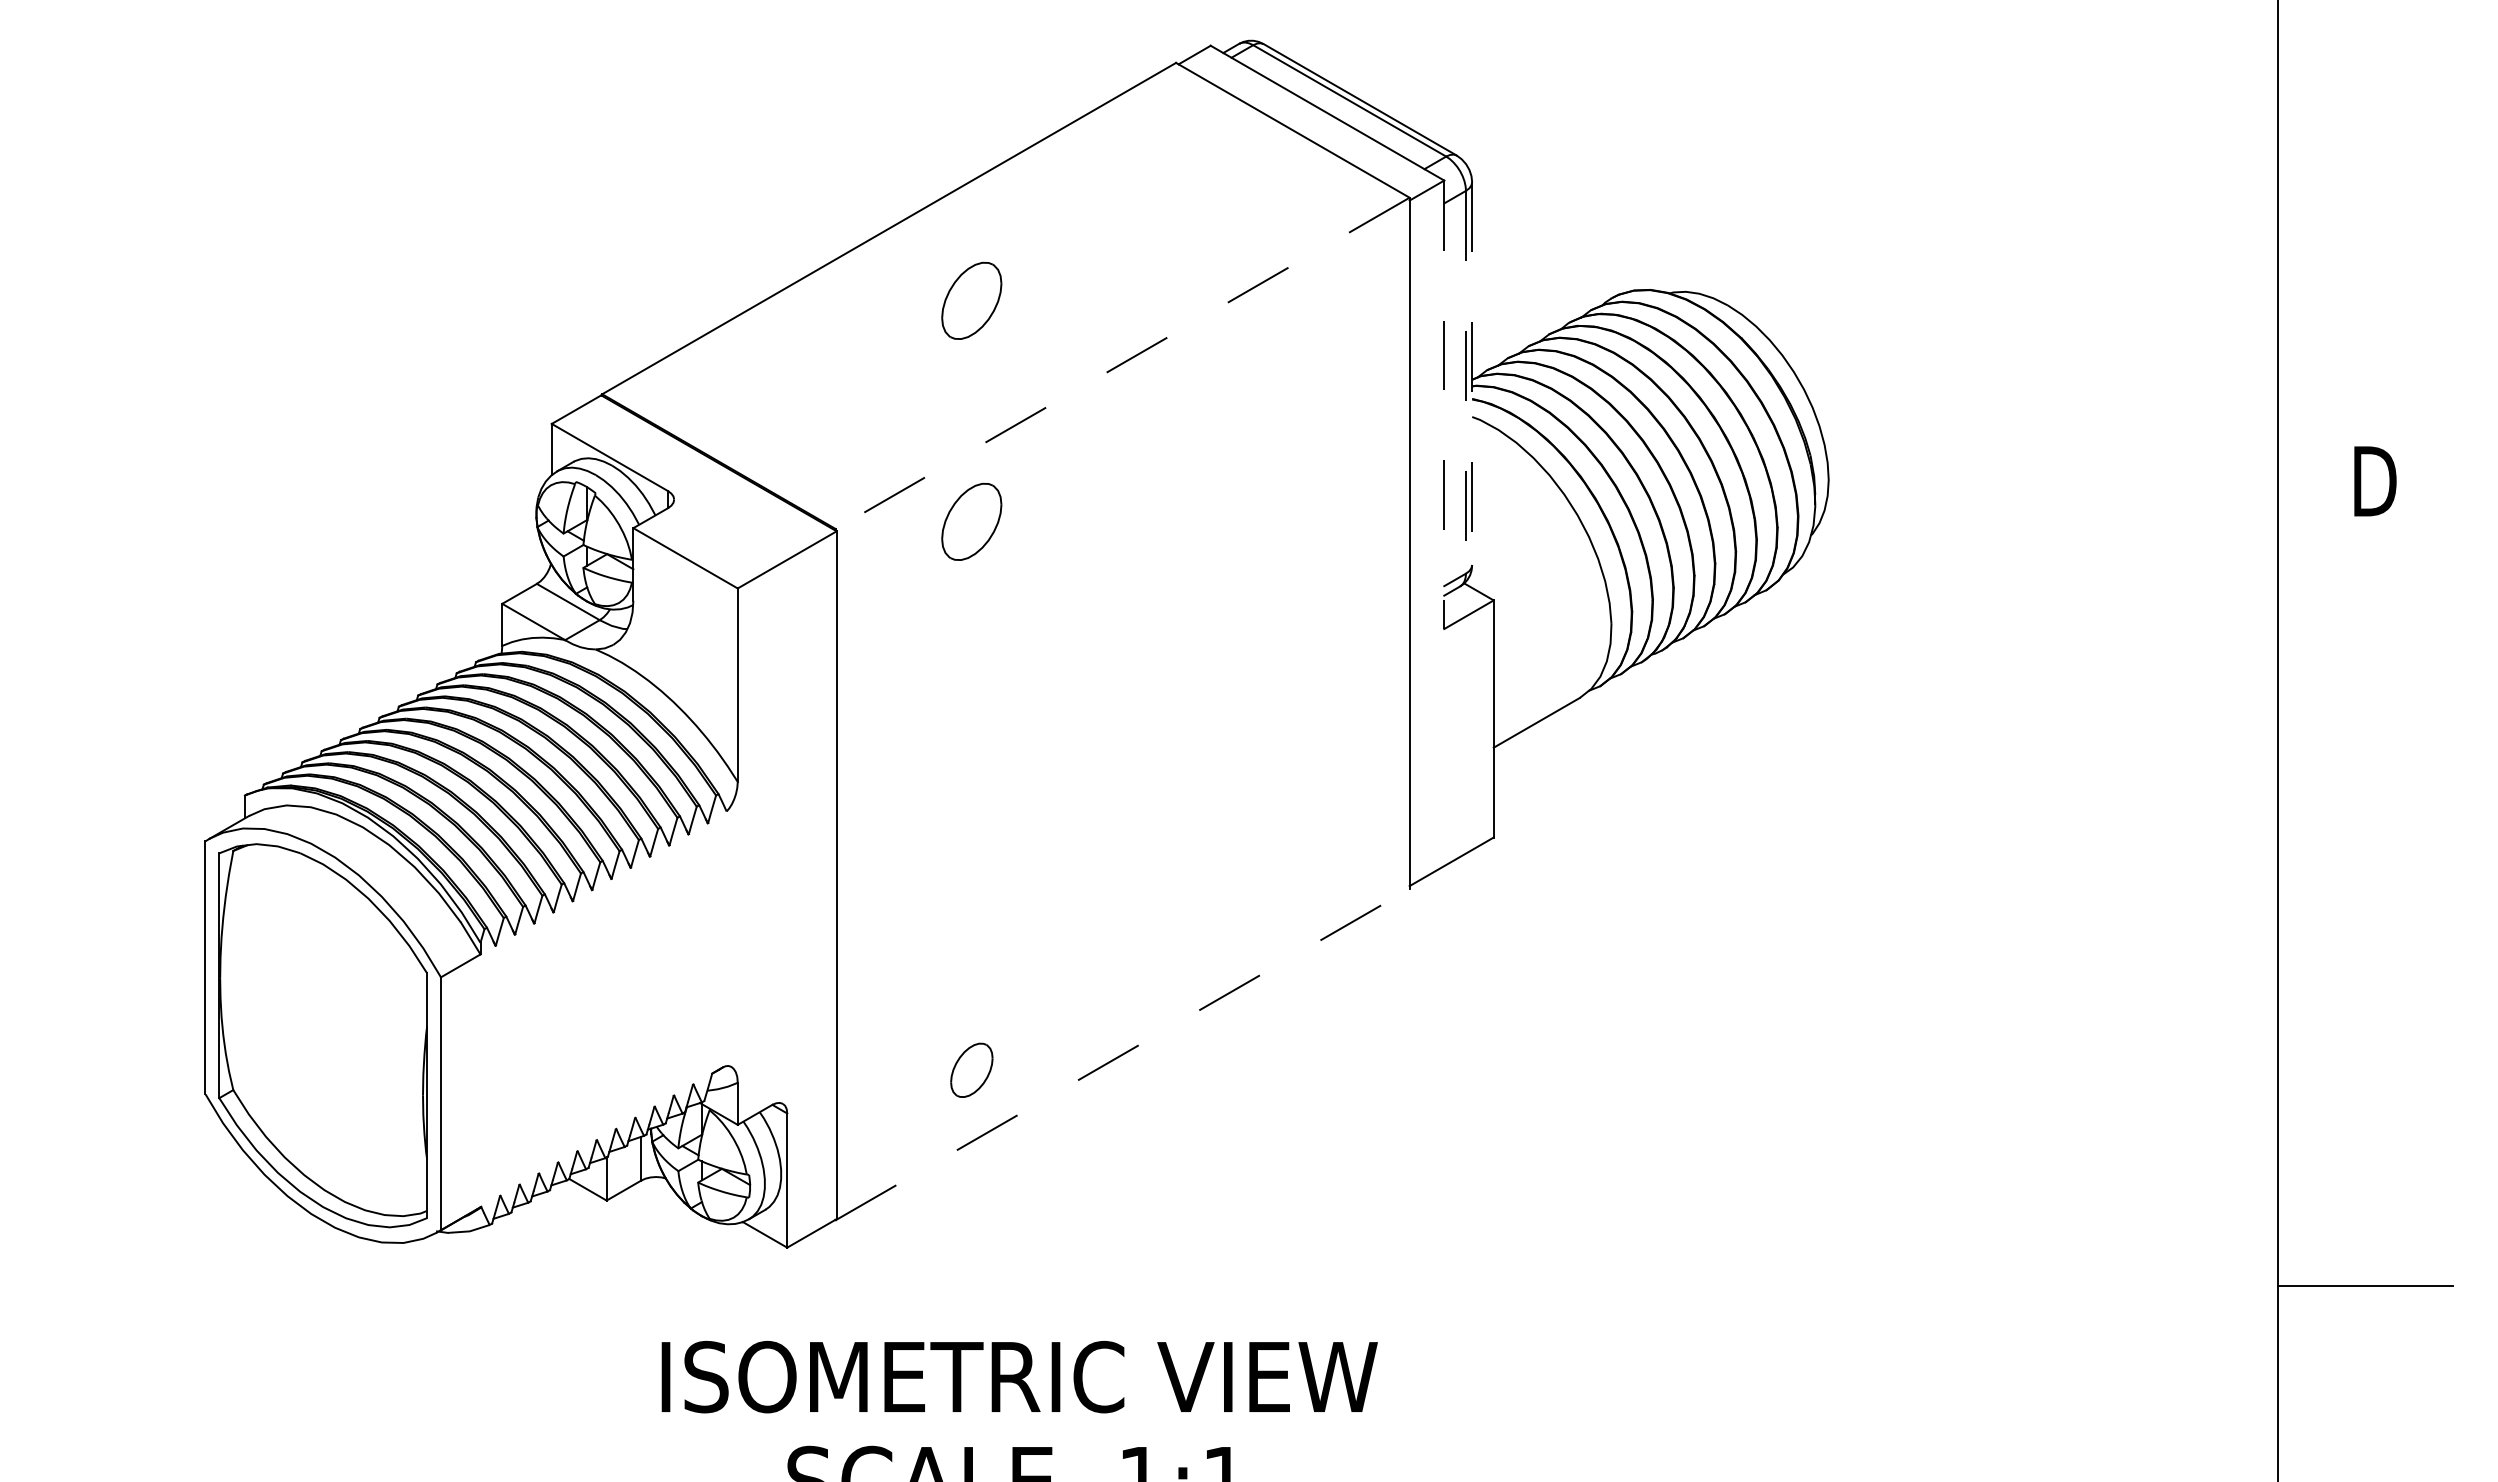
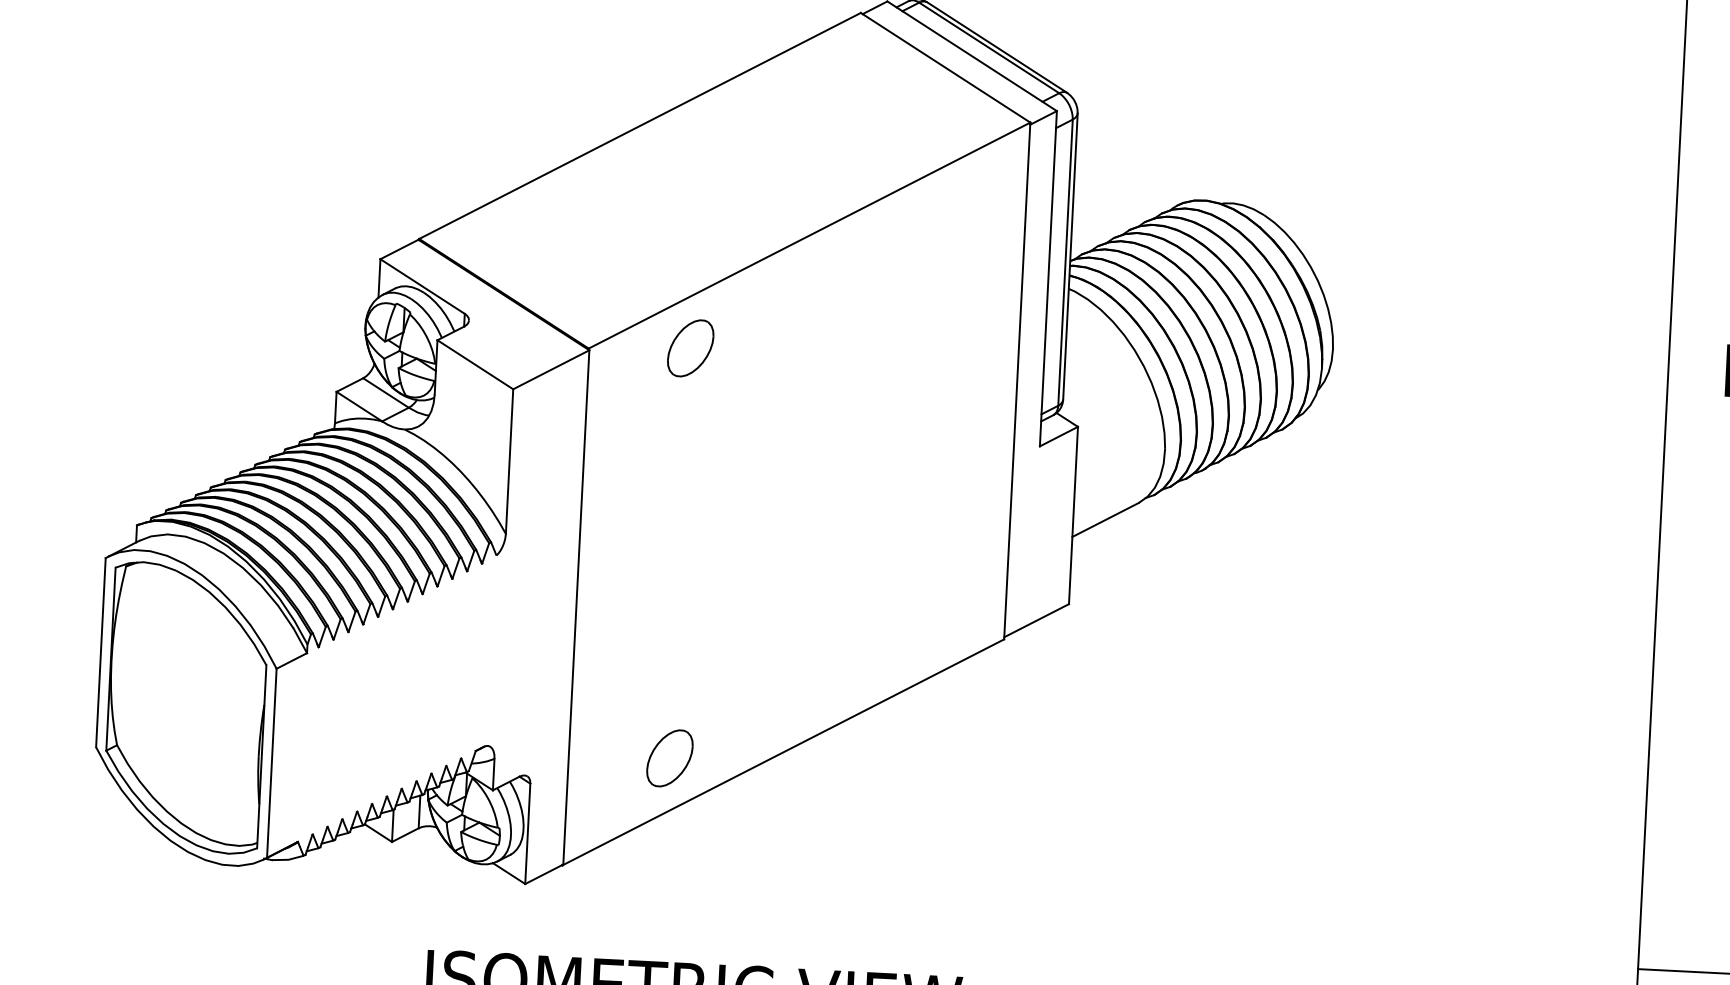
part: (971, 300) -> (698, 182), removed
line: (1122, 363) -> (809, 235), dashed -> solid
line: (1472, 374) -> (1070, 257), dashed -> solid
line: (1466, 382) -> (1065, 262), dashed -> solid
line: (1444, 405) -> (1048, 279), dashed -> solid
line: (1123, 1054) -> (783, 752), dashed -> solid
part: (971, 1070) -> (669, 758), size x1.43

